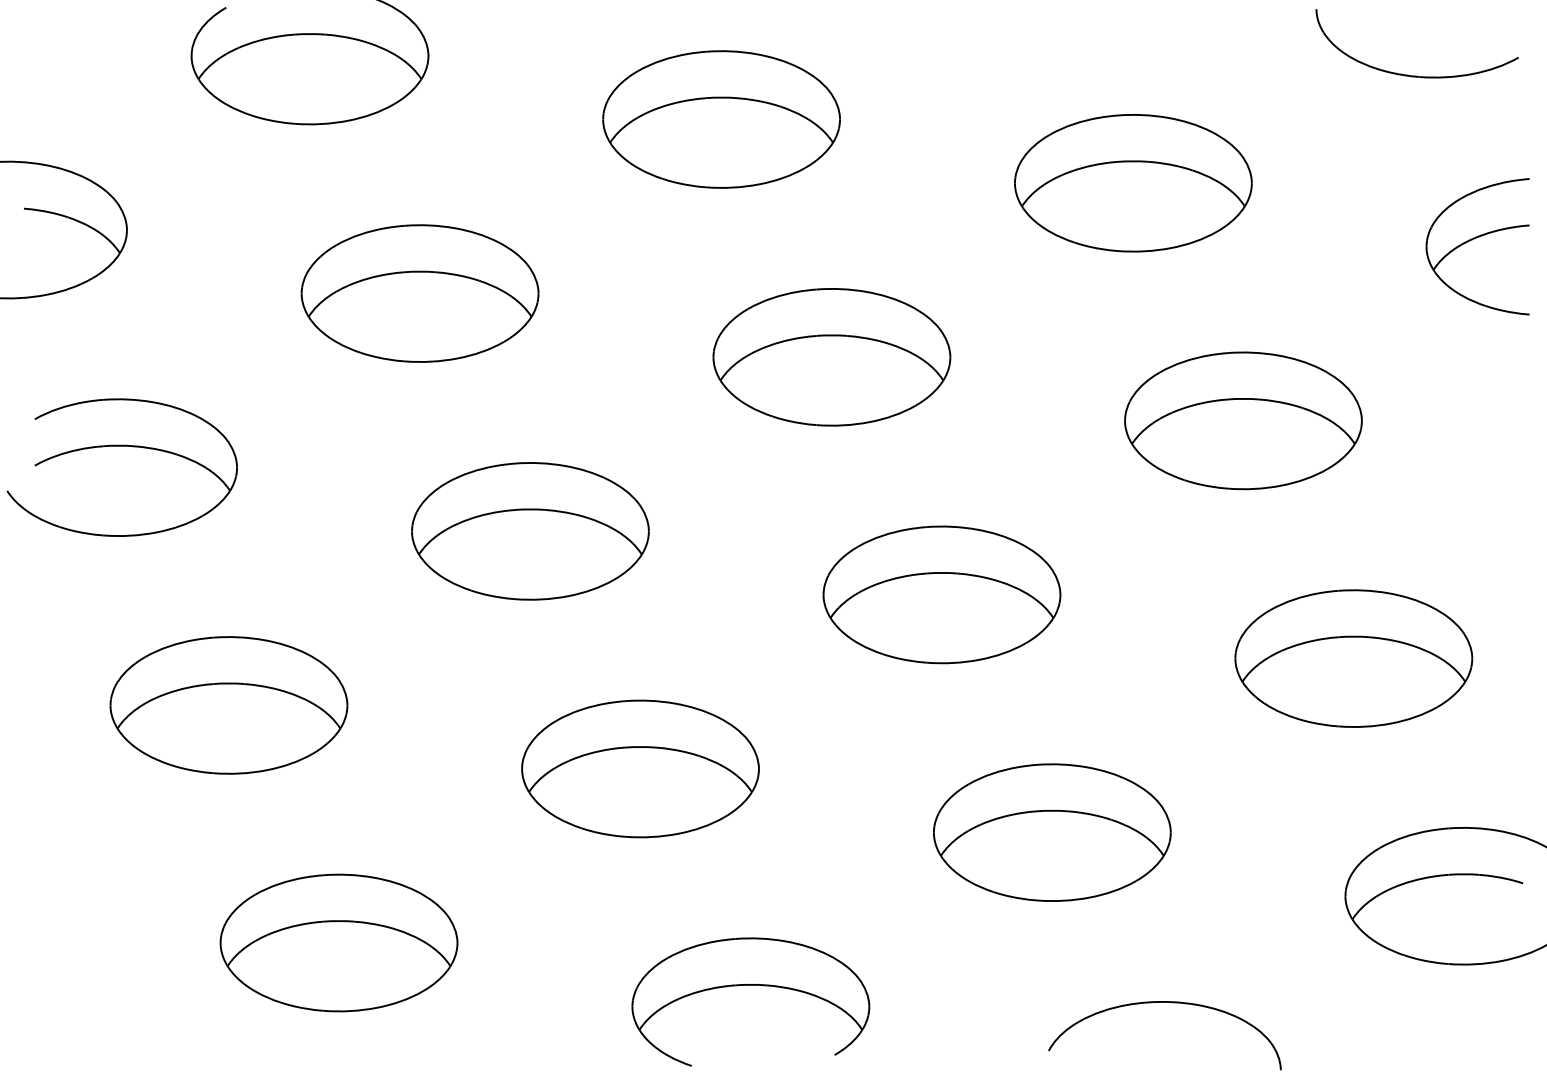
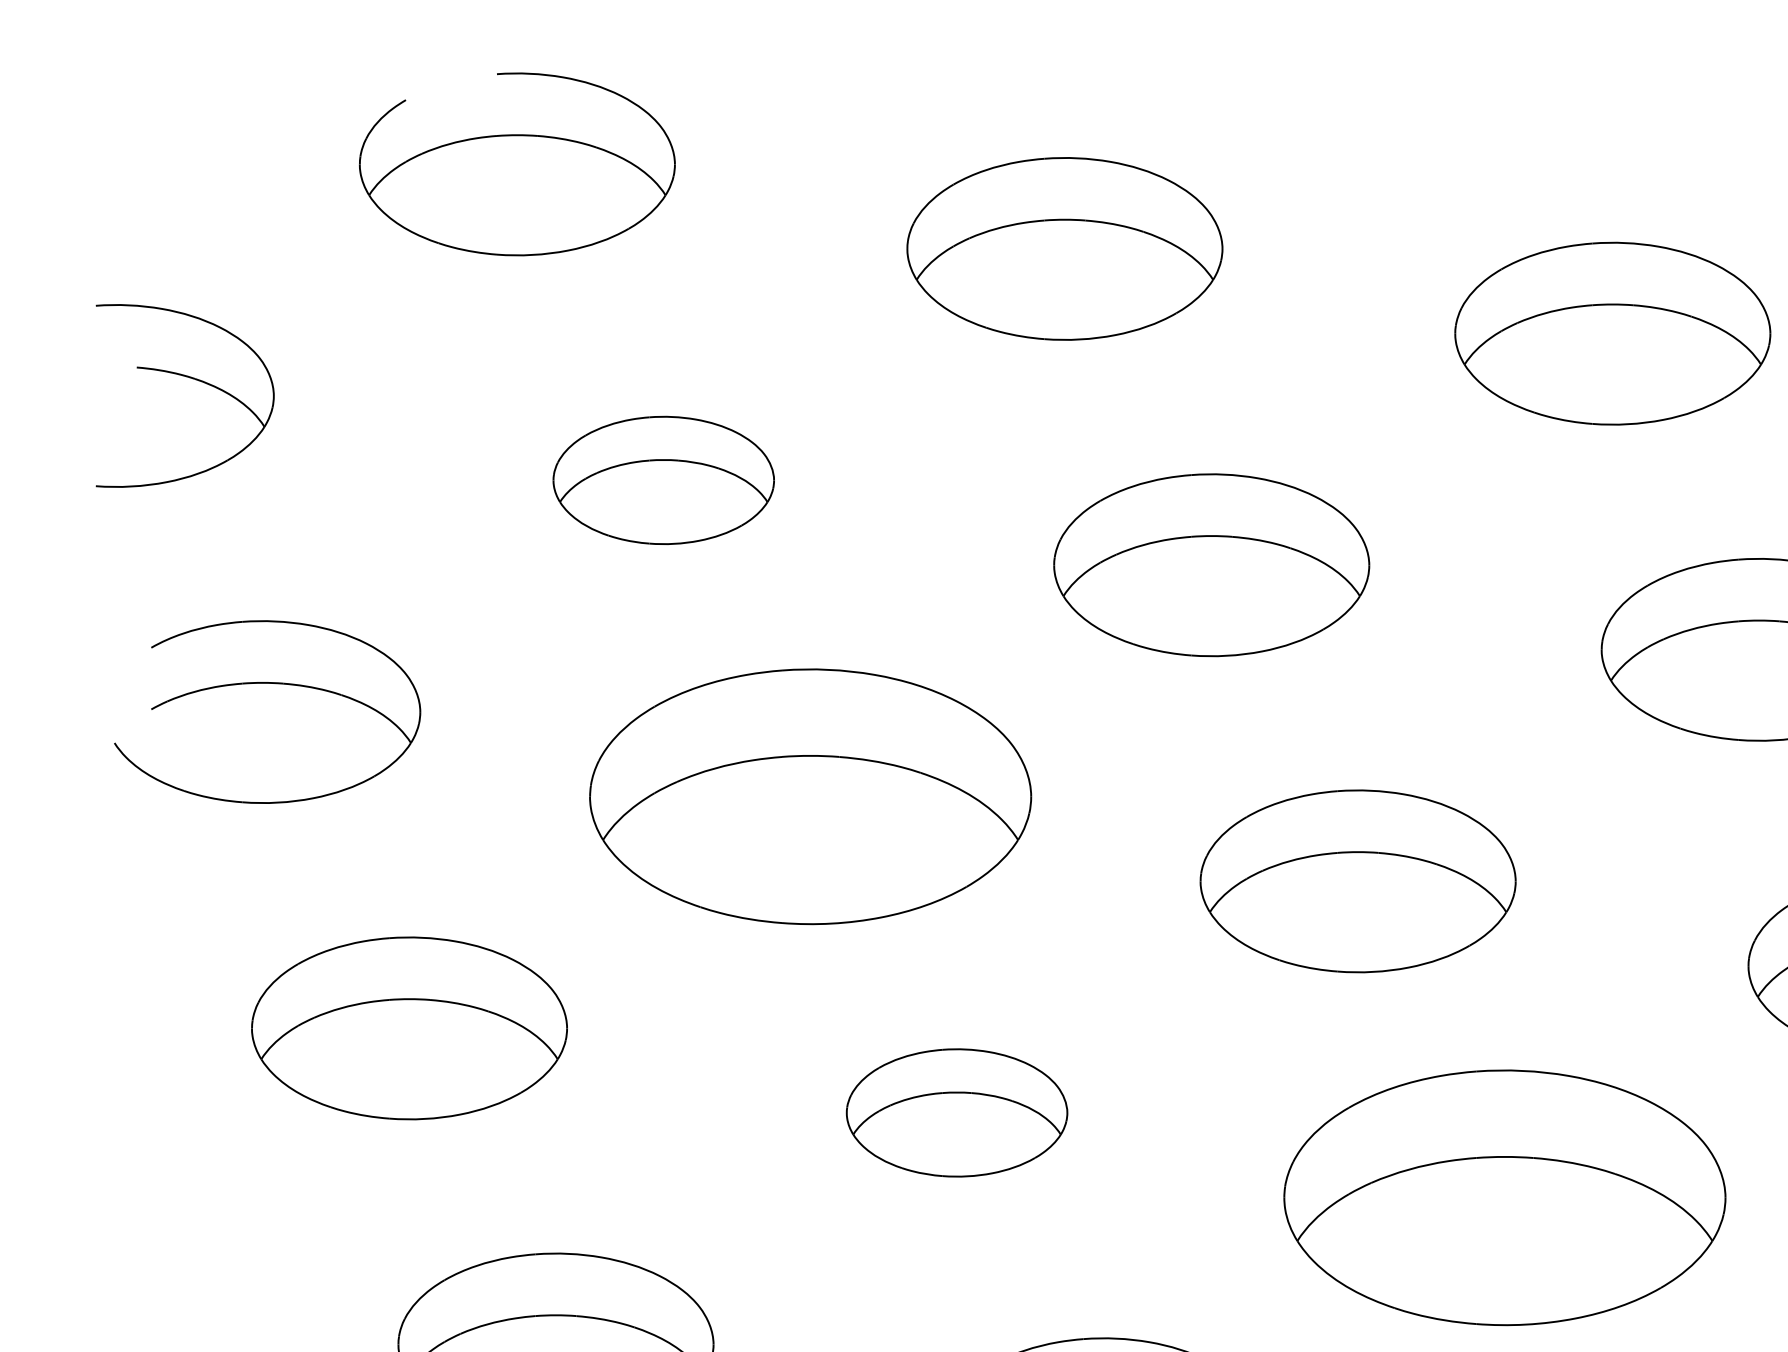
part: (419, 293) -> (663, 480), size x0.7
part: (530, 531) -> (810, 797), size x1.4
part: (640, 768) -> (957, 1112), size x0.7
part: (1052, 832) -> (1505, 1197), size x1.4

